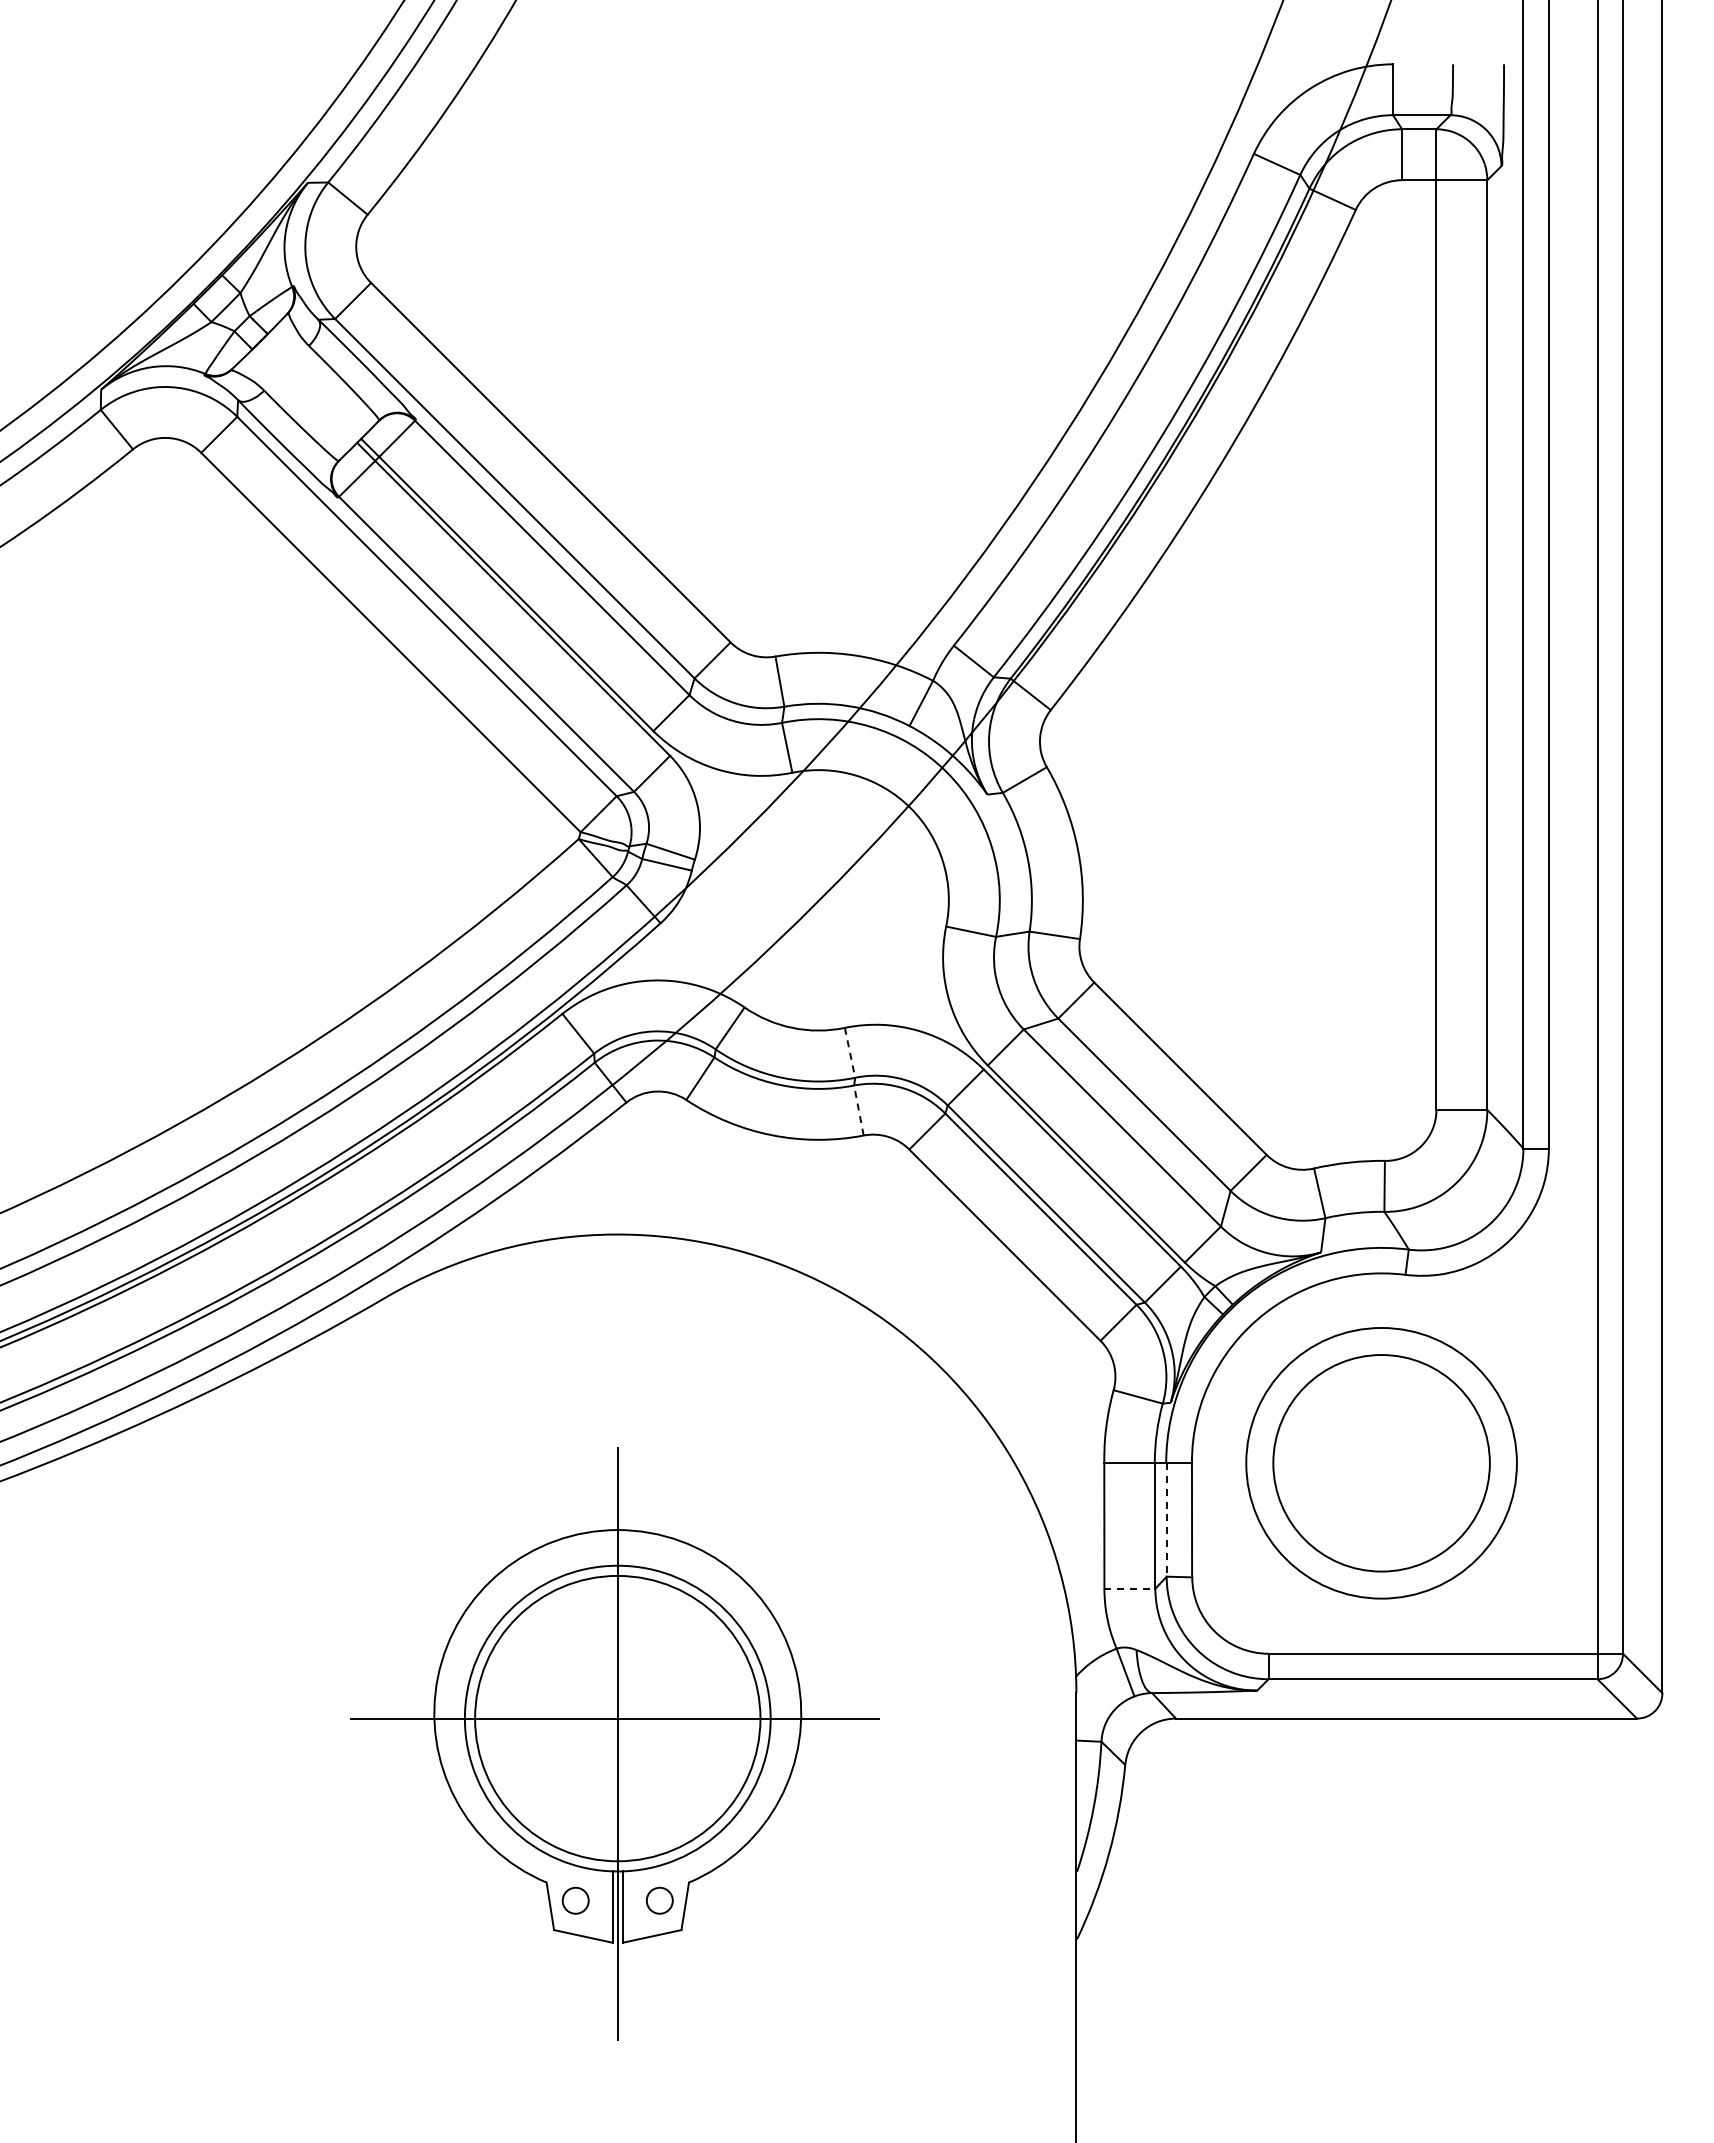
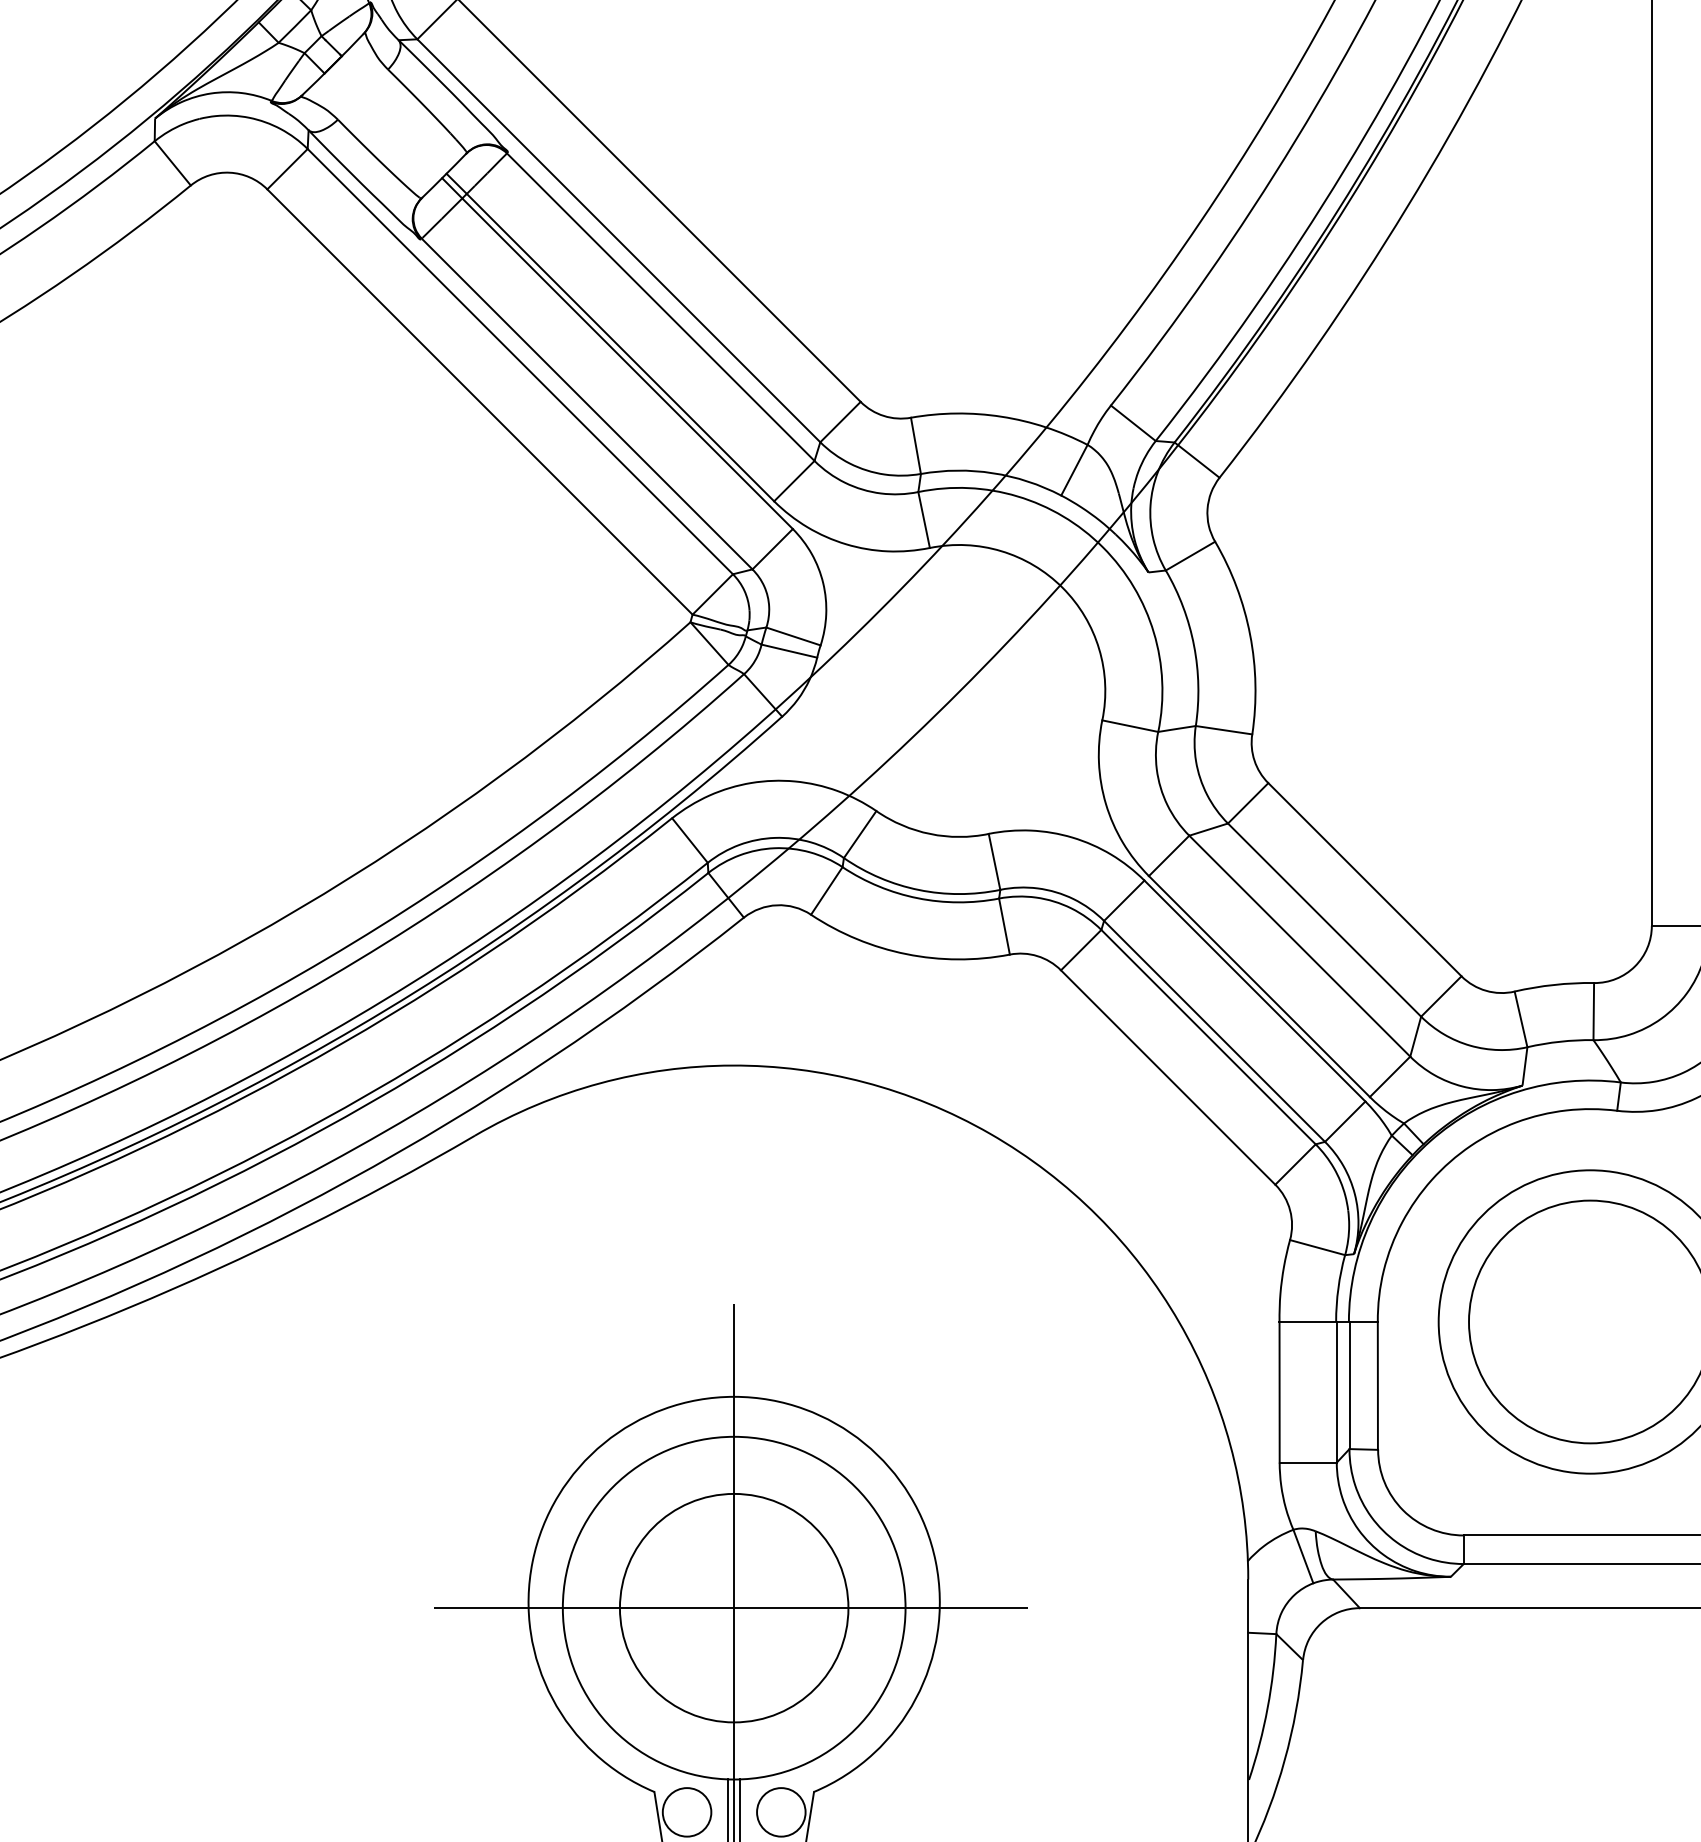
line: (850, 1053) -> (995, 862), dashed -> solid
line: (858, 1110) -> (1004, 926), dashed -> solid
line: (1166, 1519) -> (1349, 1384), dashed -> solid
line: (1130, 1588) -> (1308, 1462), dashed -> solid
circle: (617, 1718) -> (733, 1608), size x0.71
circle: (575, 1900) -> (686, 1812), size x1.67
circle: (659, 1900) -> (780, 1812), size x1.67

